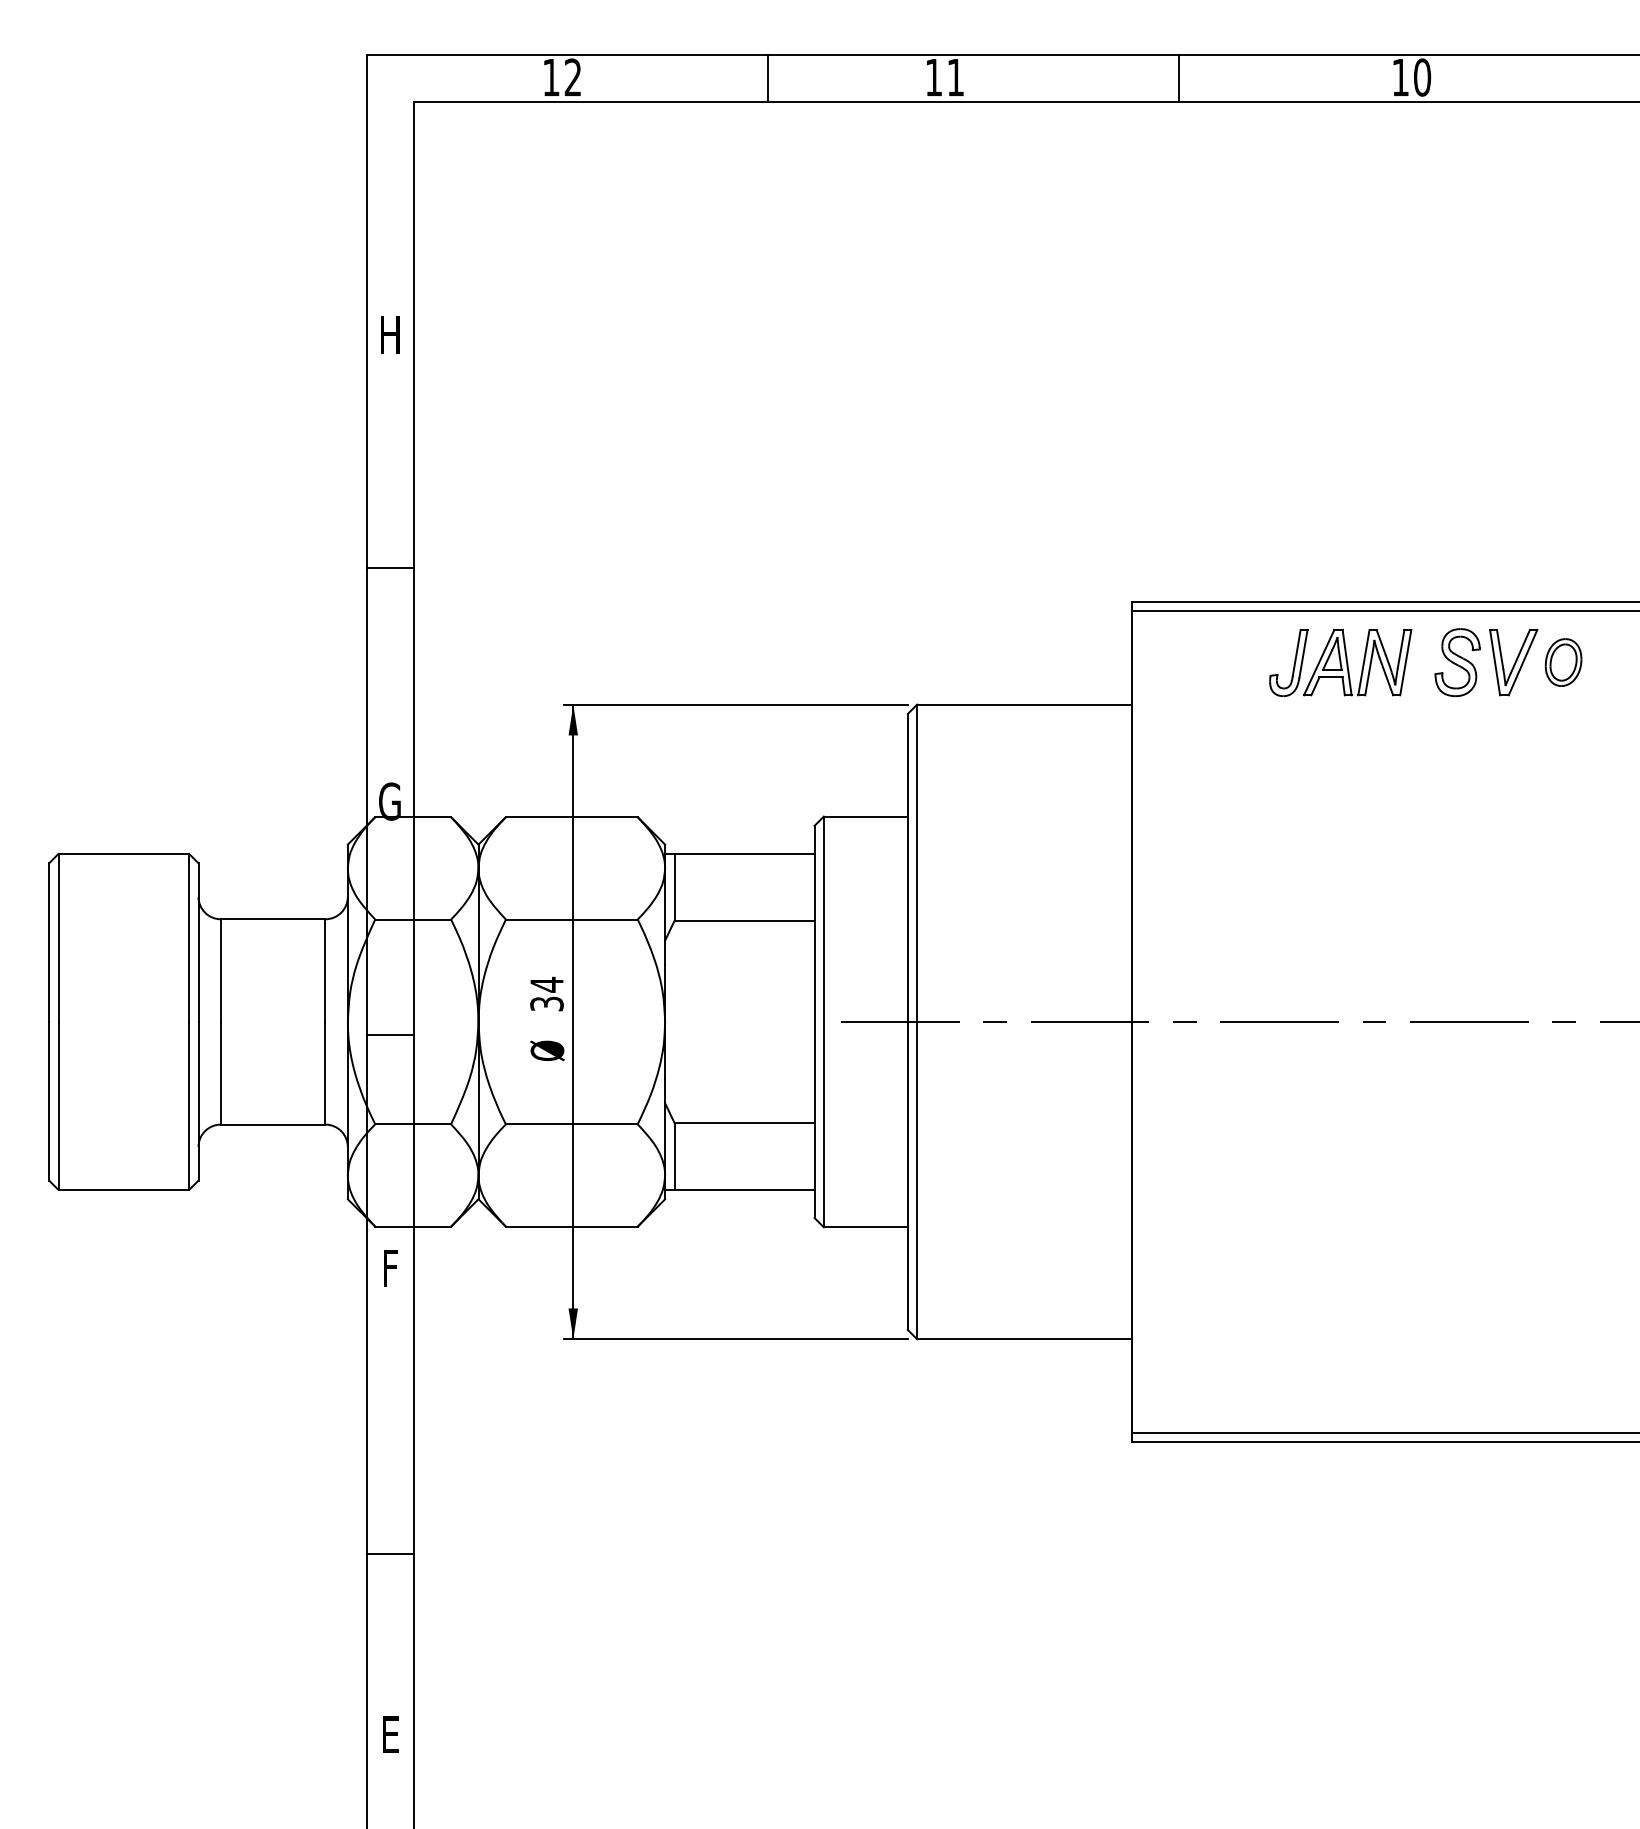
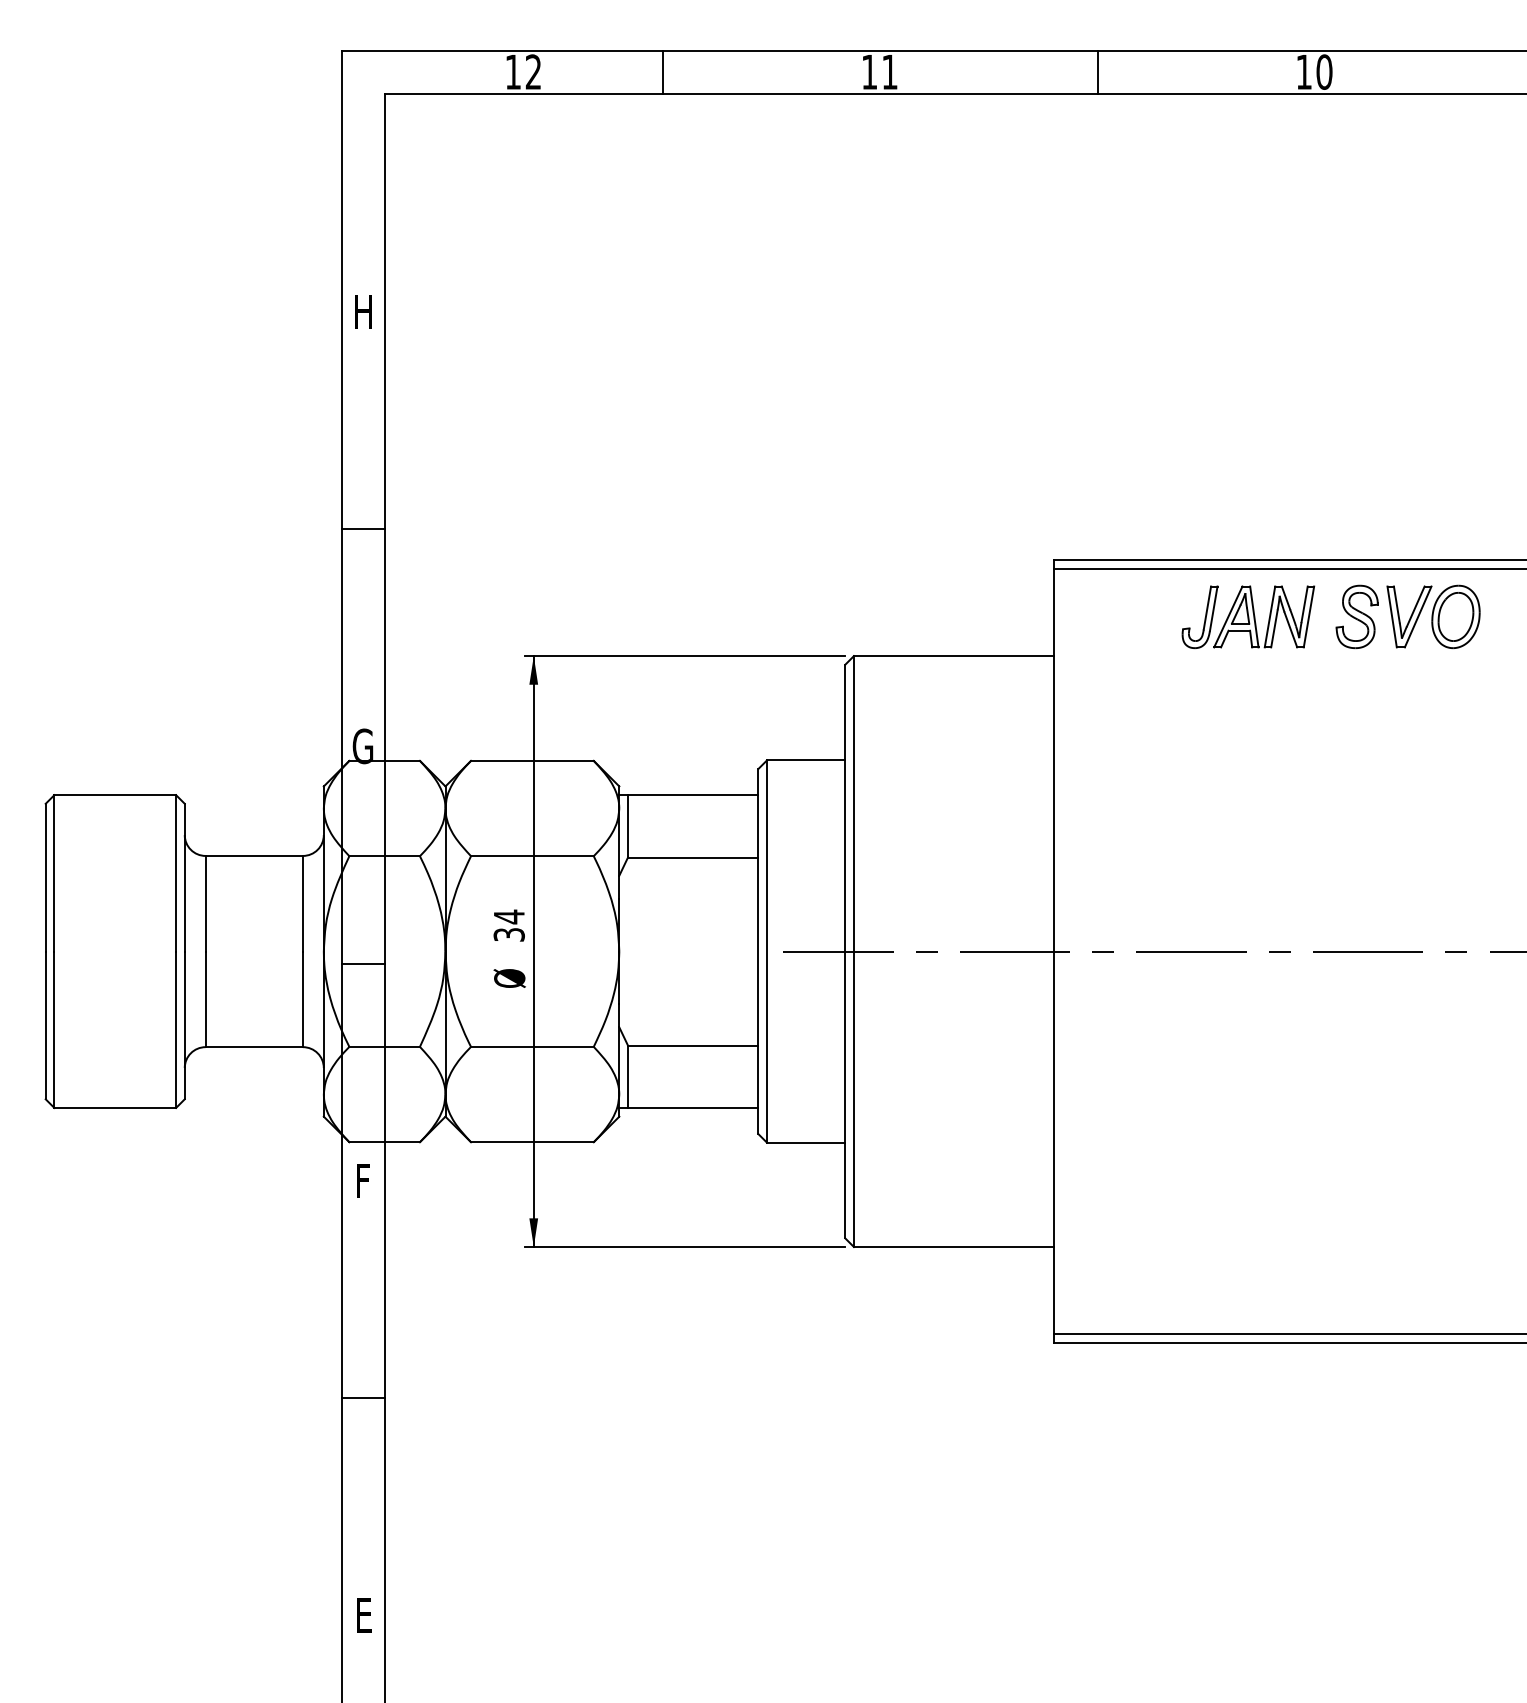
line: (768, 77) -> (663, 72), moved
part: (1563, 662) -> (1455, 616), size x1.43
line: (390, 1554) -> (363, 1398), moved

